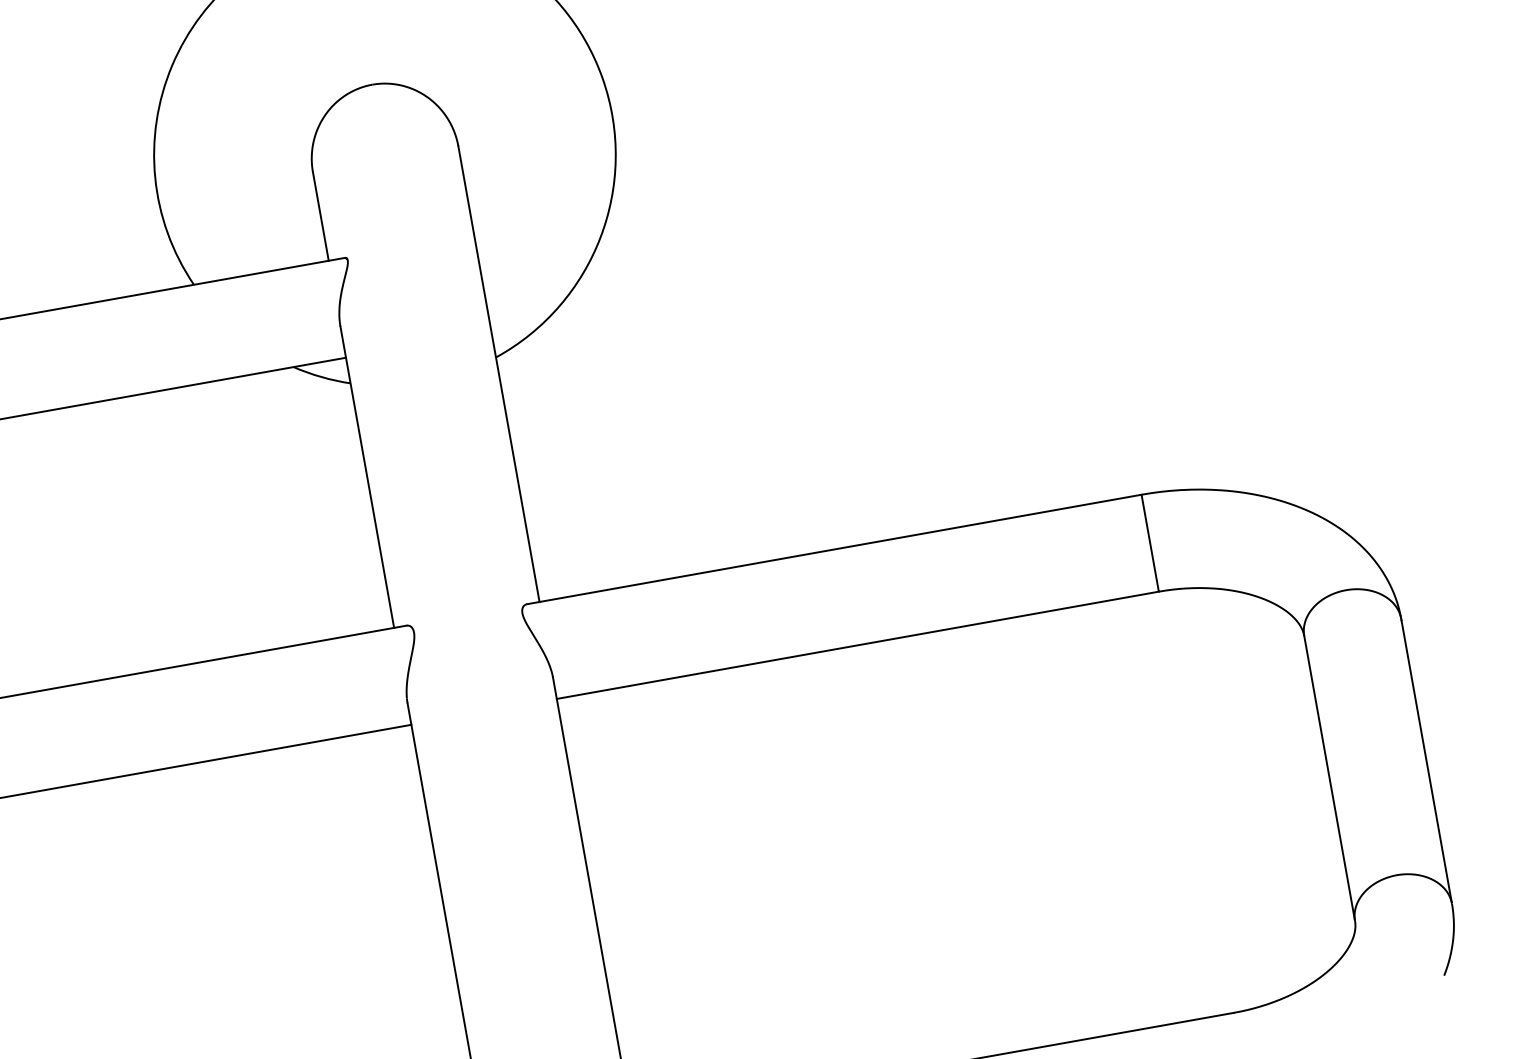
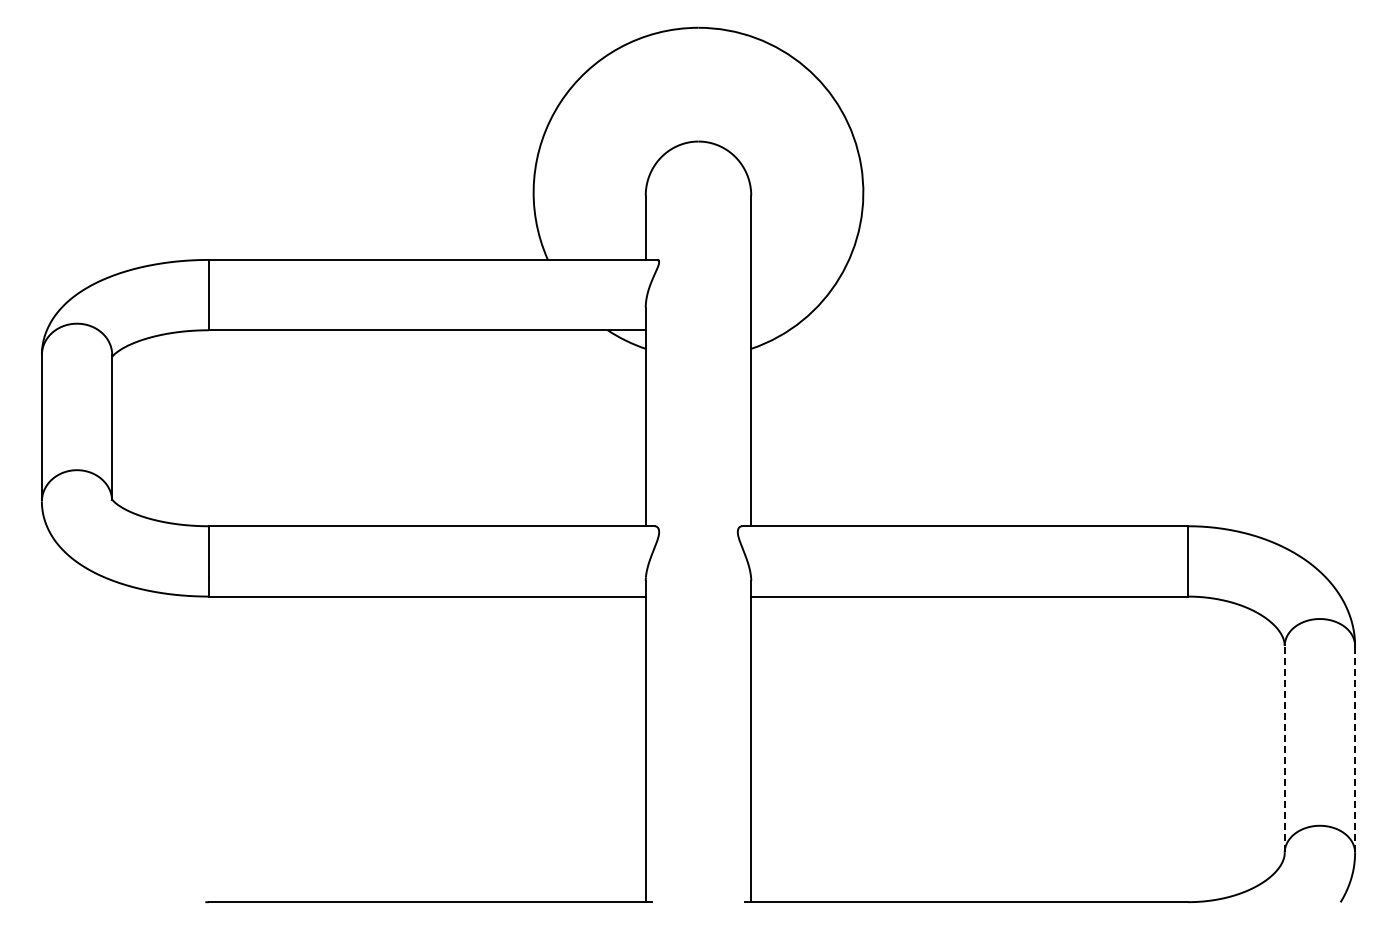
line: (1426, 759) -> (1355, 748), solid -> dashed
line: (1329, 777) -> (1284, 748), solid -> dashed

